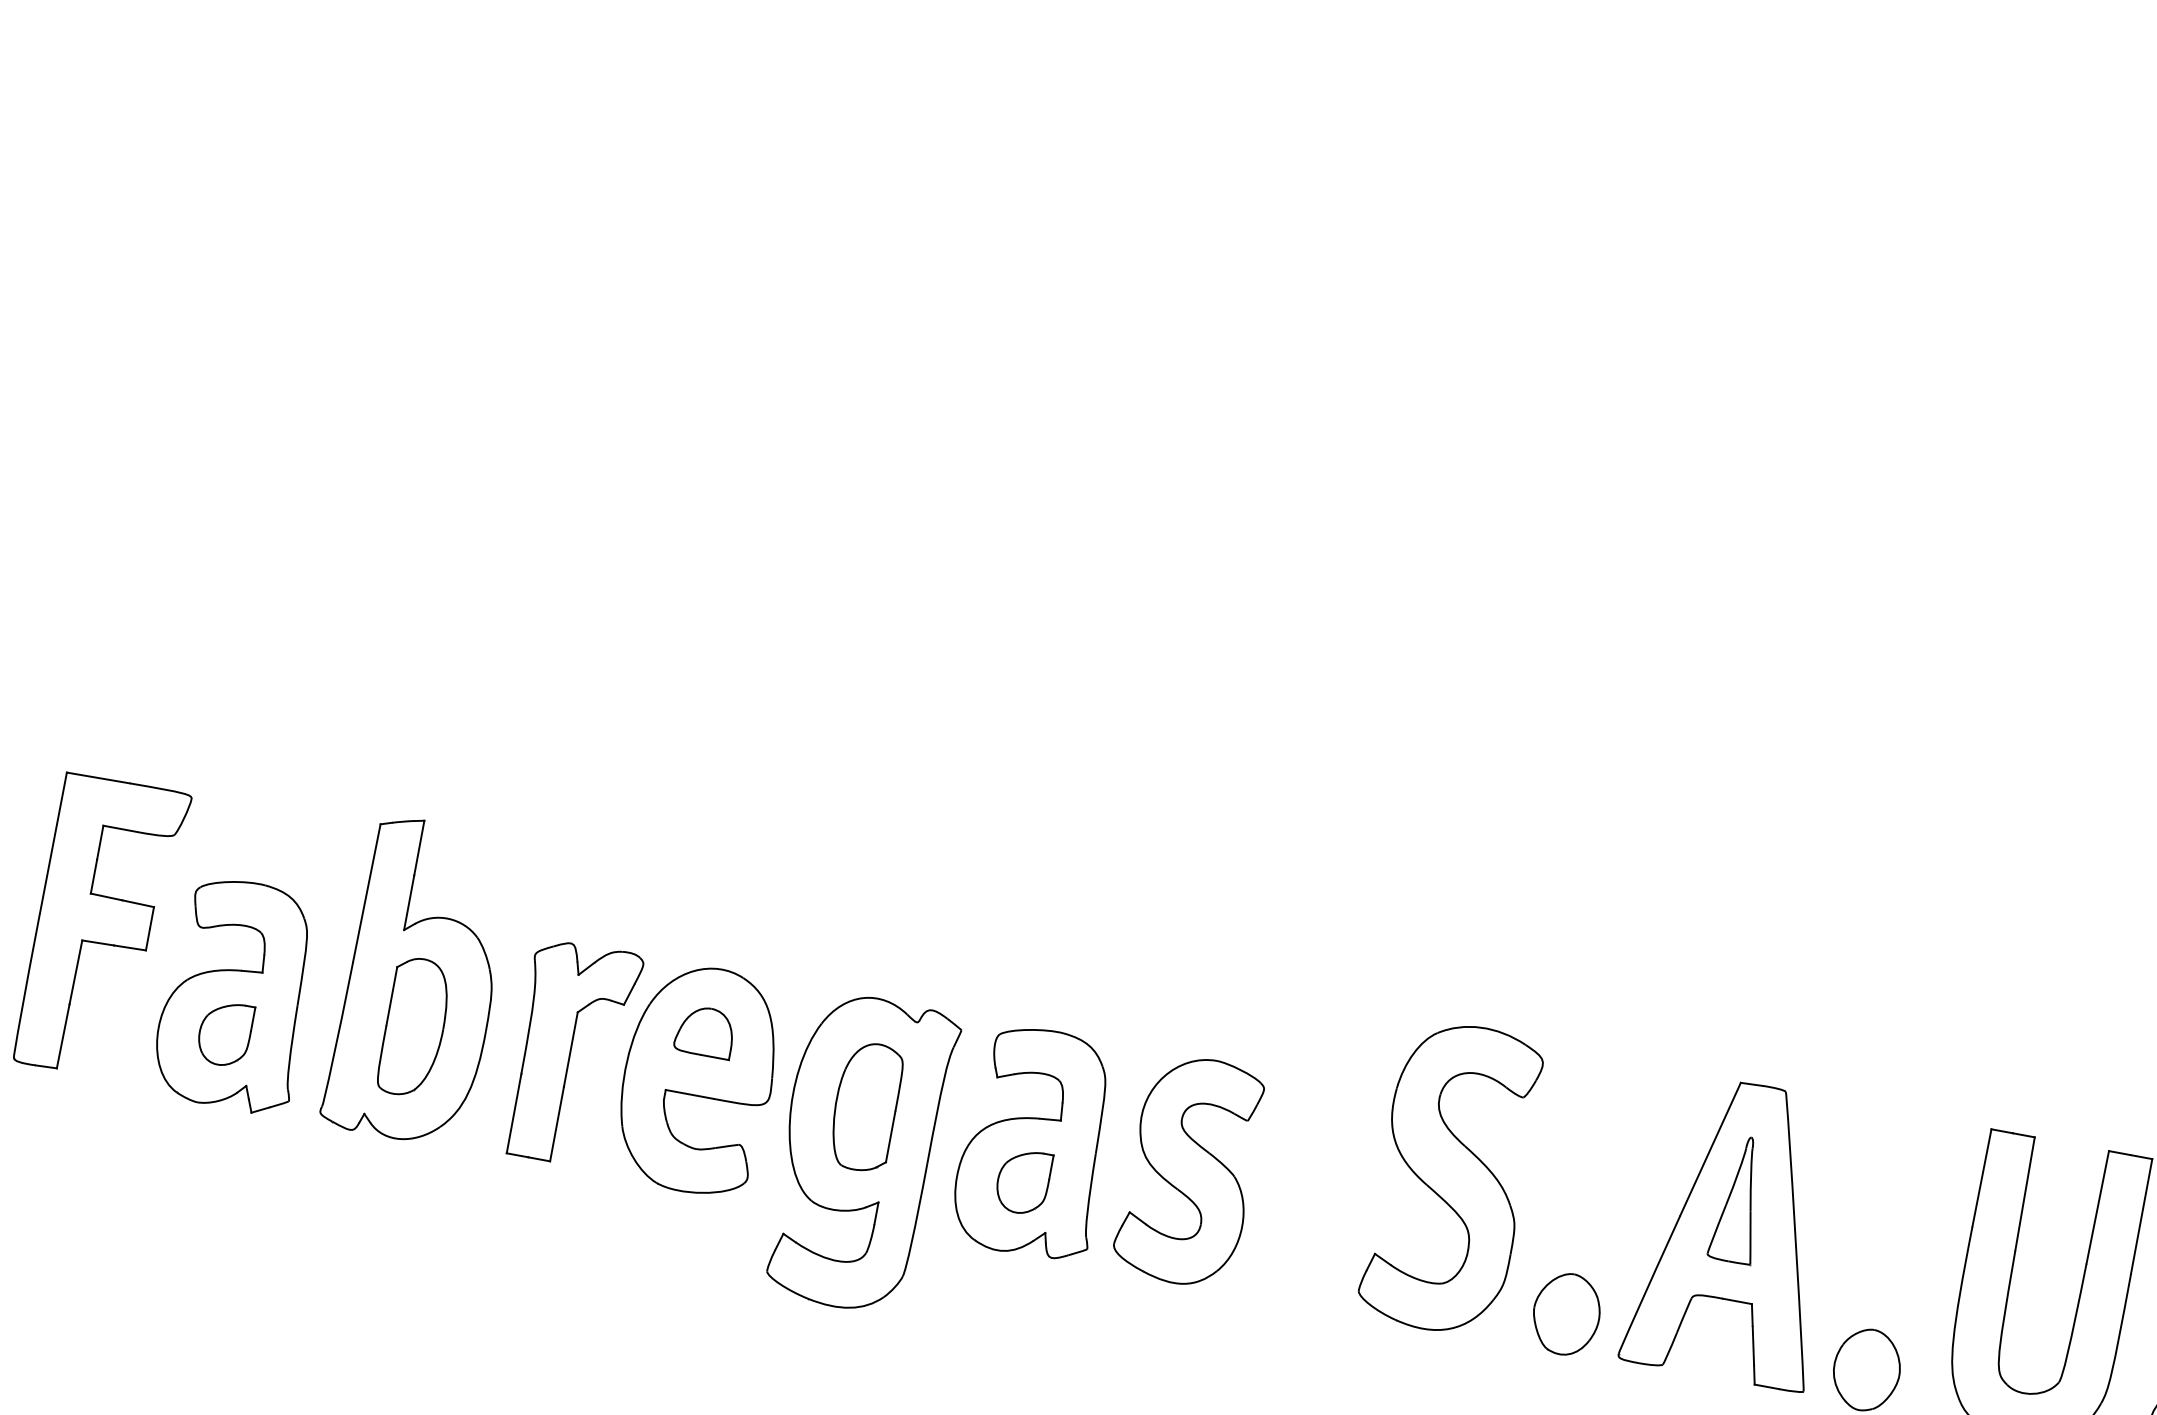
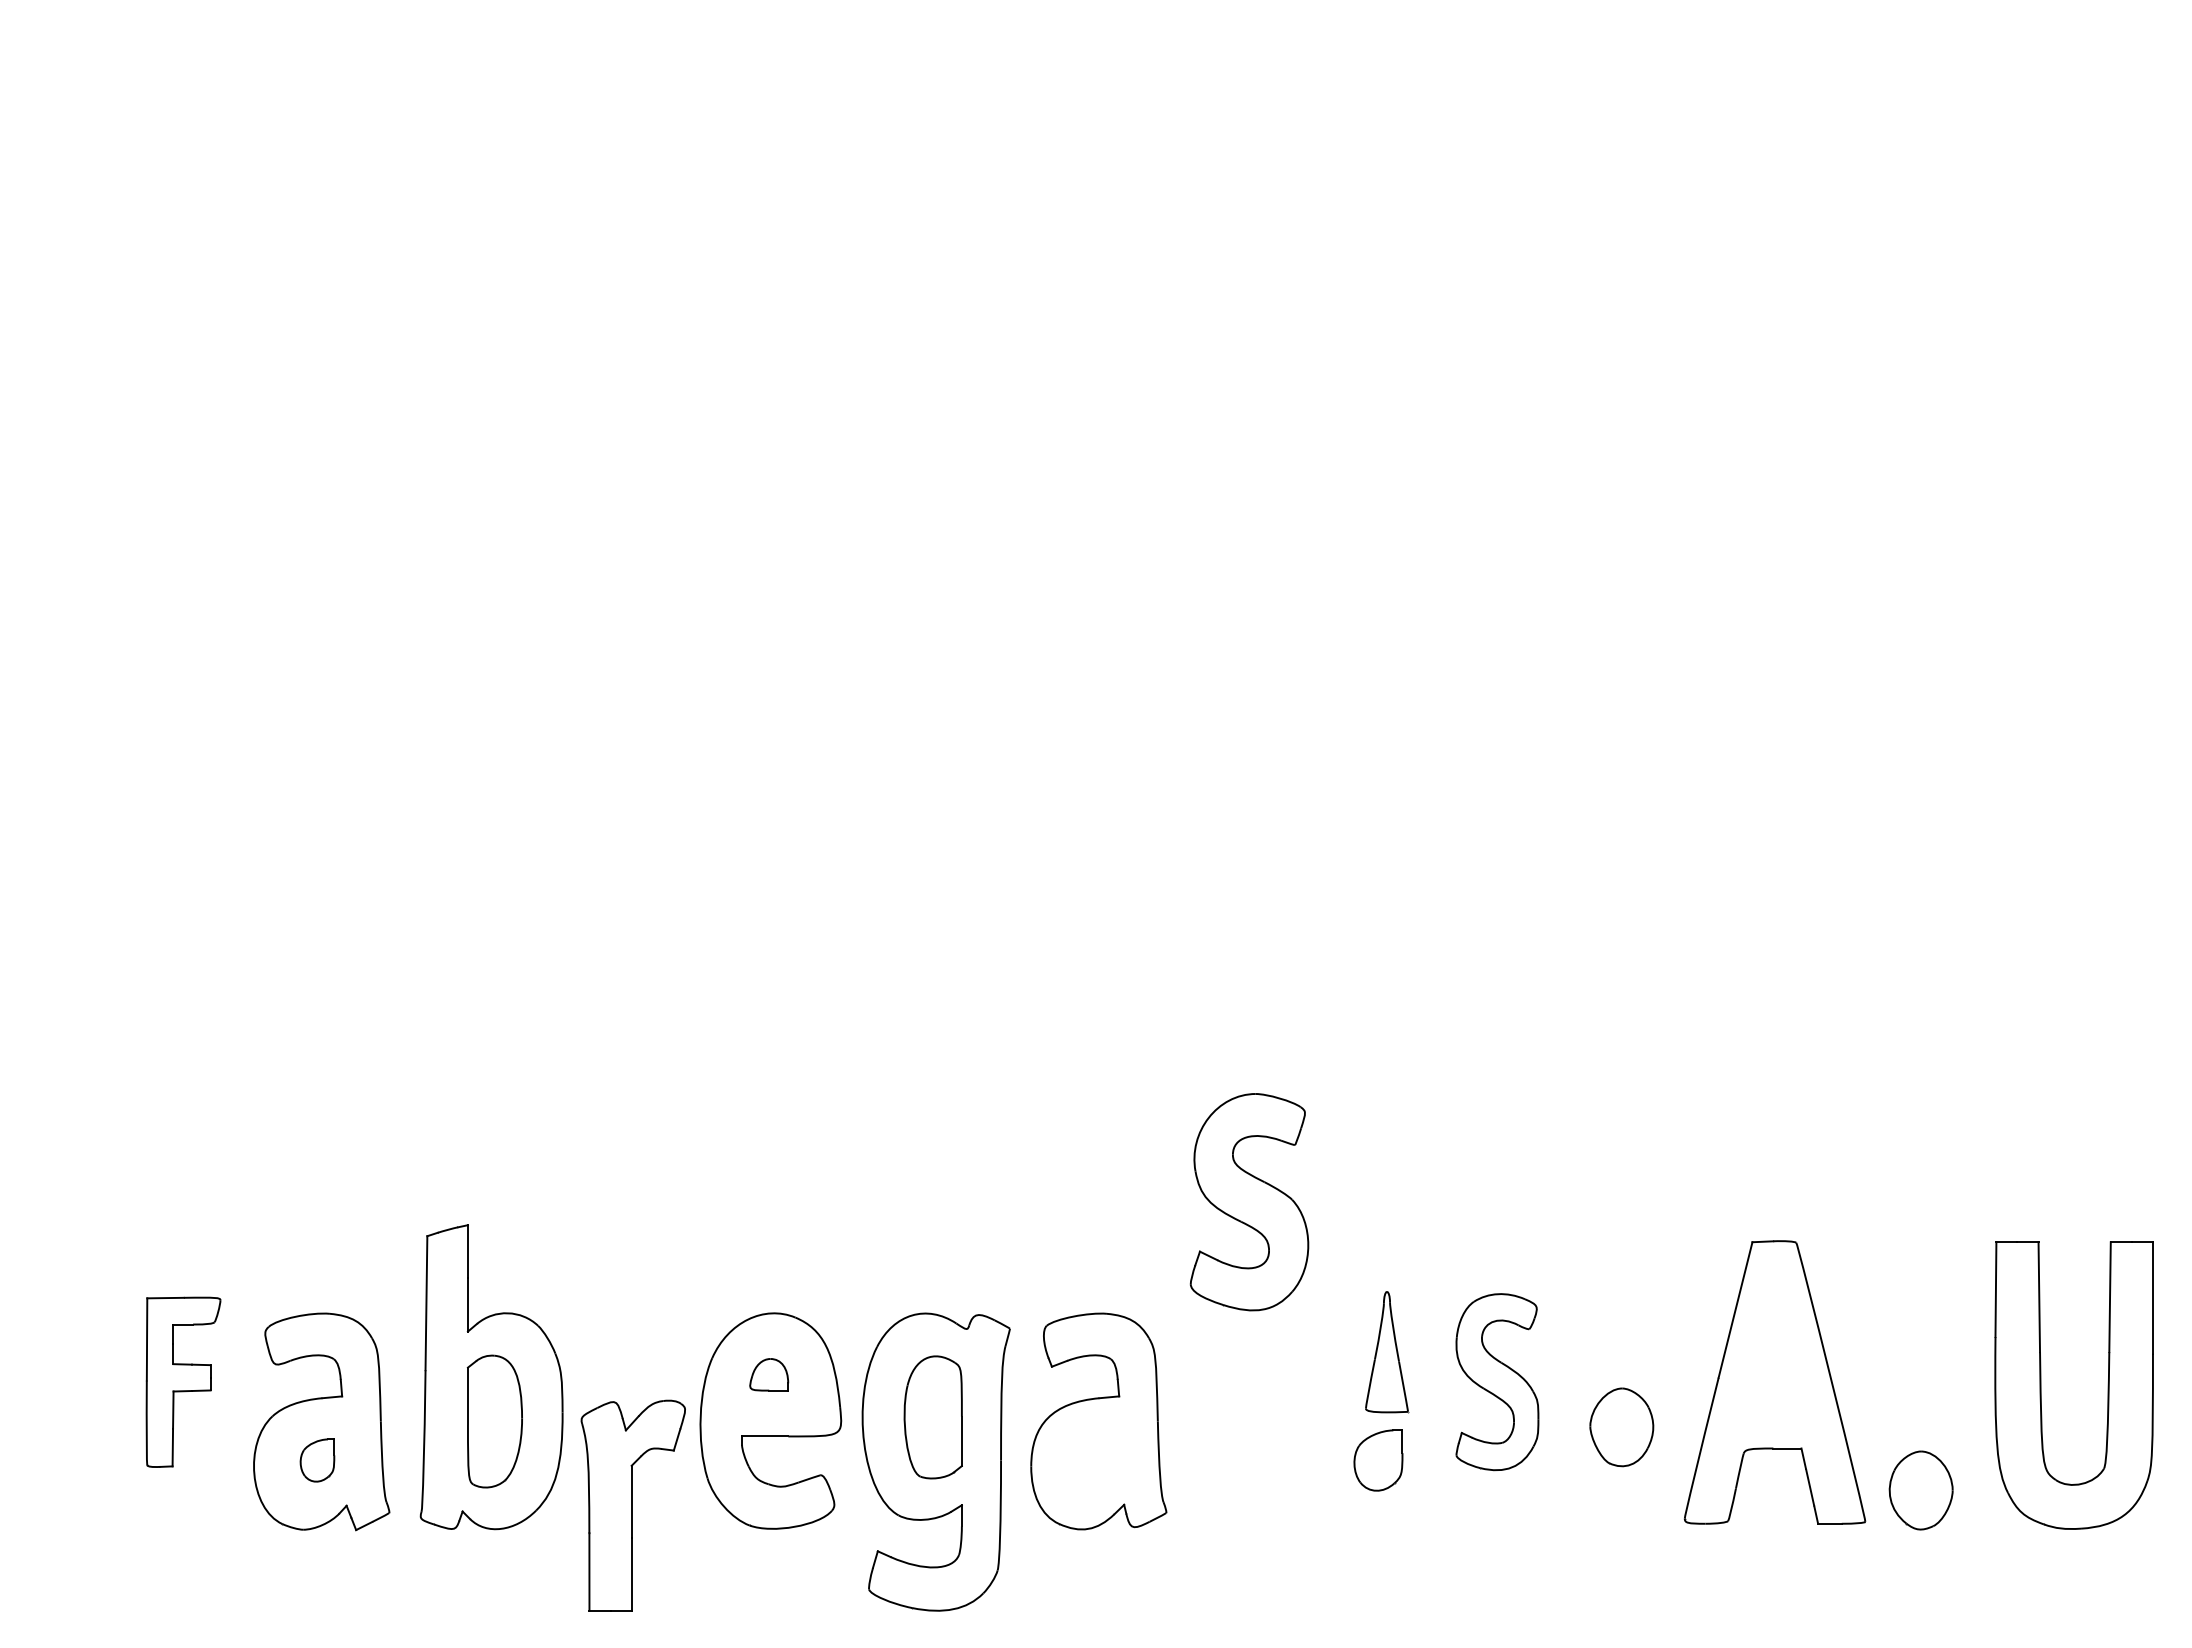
part: (102, 928) -> (183, 1382), size x0.6
part: (705, 1031) -> (769, 1374), size x0.7
part: (224, 1033) -> (317, 1460), size x0.7
part: (571, 1053) -> (632, 1505), moved
part: (1189, 1171) -> (1249, 1202), moved
part: (1452, 1177) -> (1497, 1381), size x0.6
part: (1023, 1181) -> (1378, 1460), moved
part: (1740, 1199) -> (1387, 1352), moved
part: (1566, 1314) -> (1621, 1427), moved

